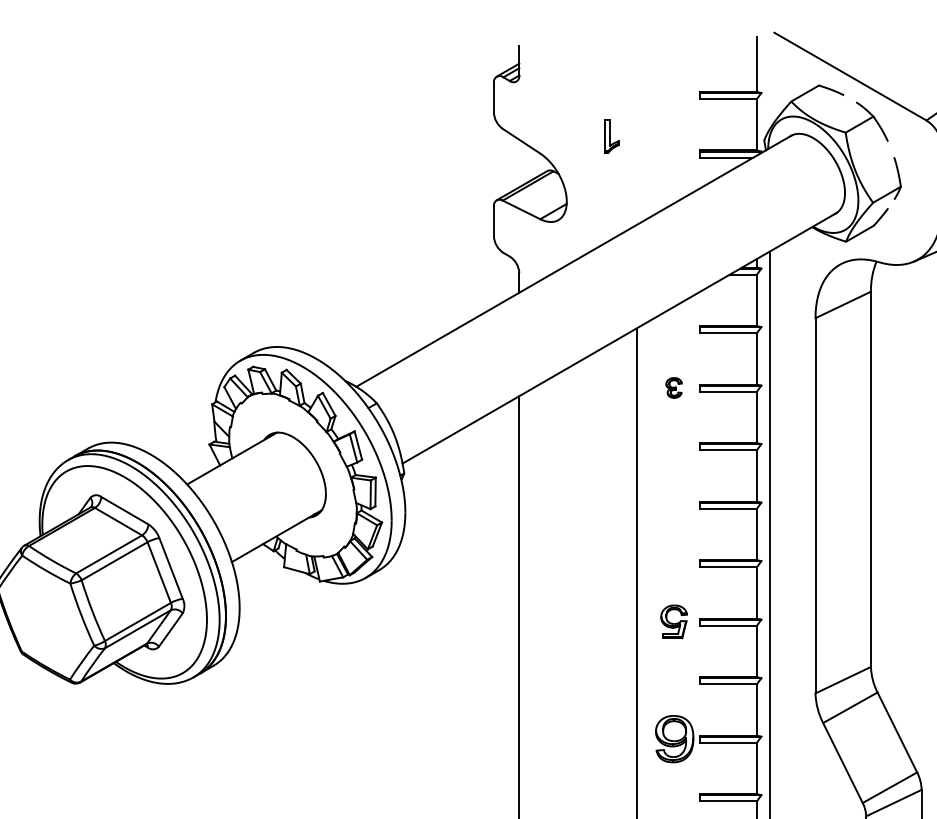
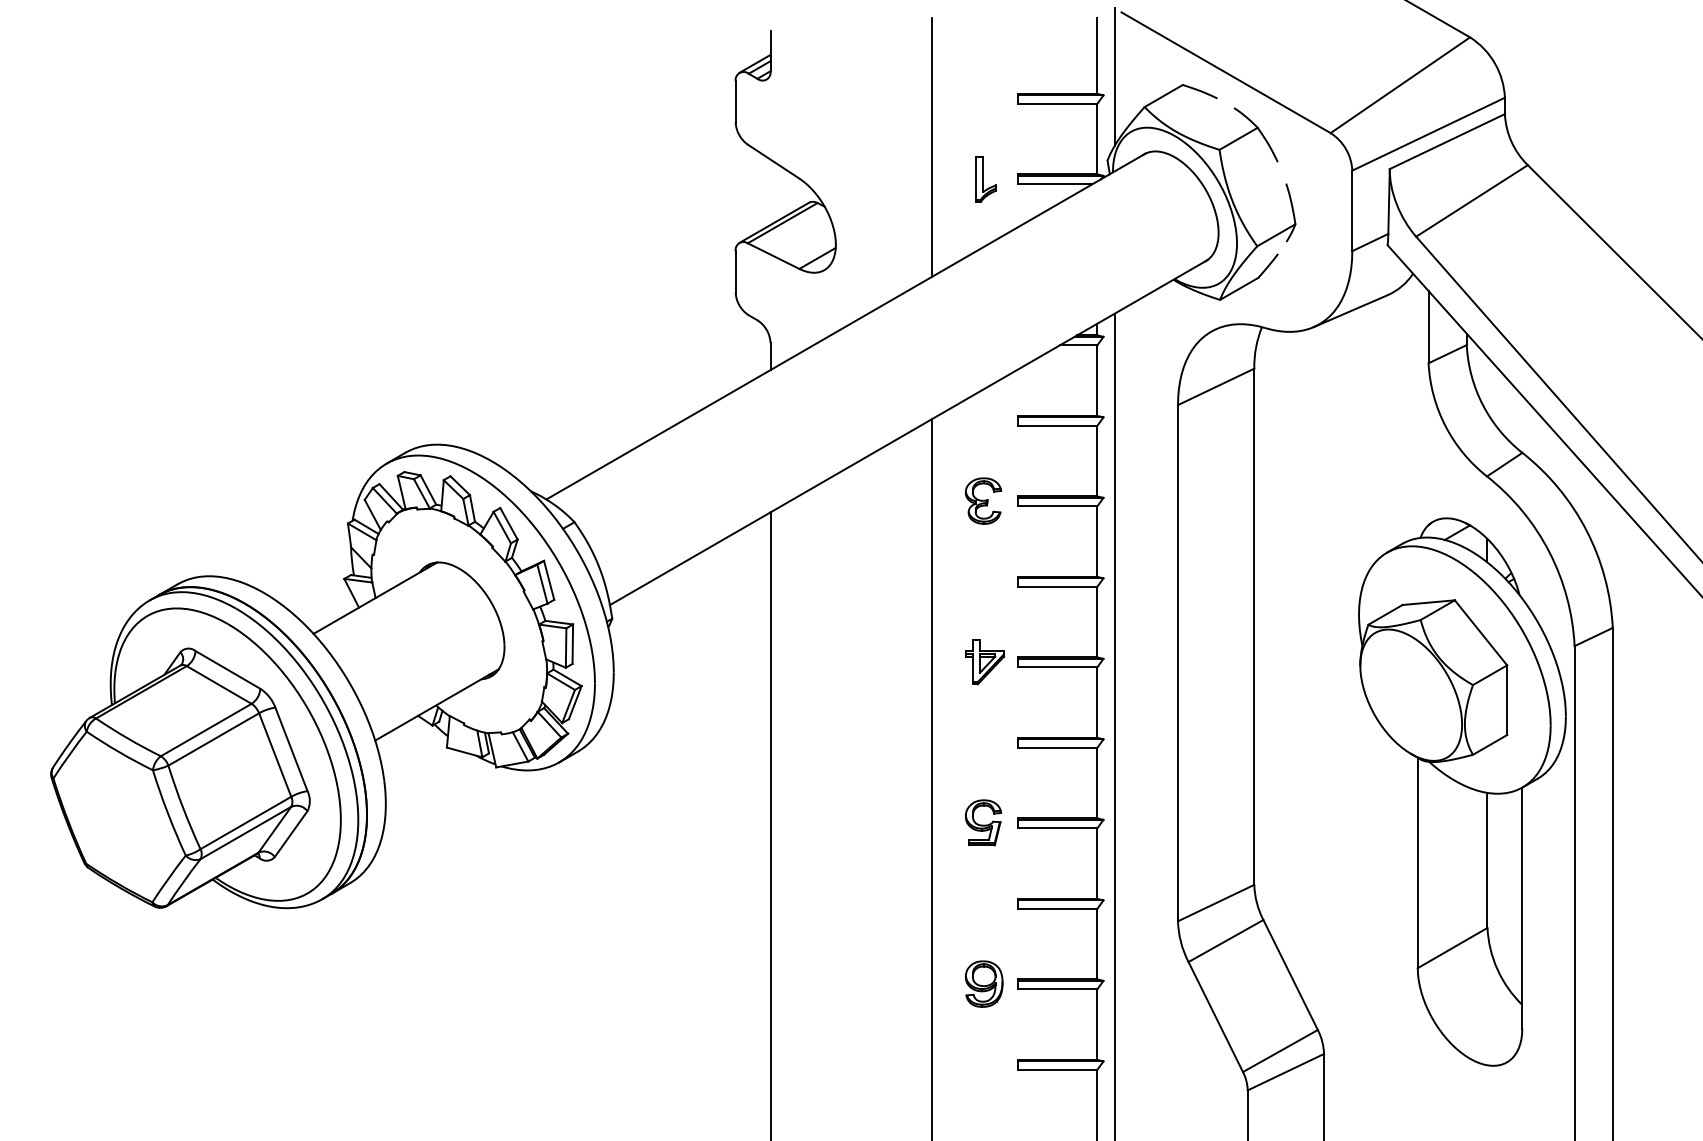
line: (769, 79) -> (1114, 76), added
line: (636, 130) -> (931, 147), added
part: (611, 136) -> (985, 179), moved
part: (674, 387) -> (983, 500), size x1.67
part: (675, 505) -> (985, 662), added
part: (674, 738) -> (983, 983), size x0.71

